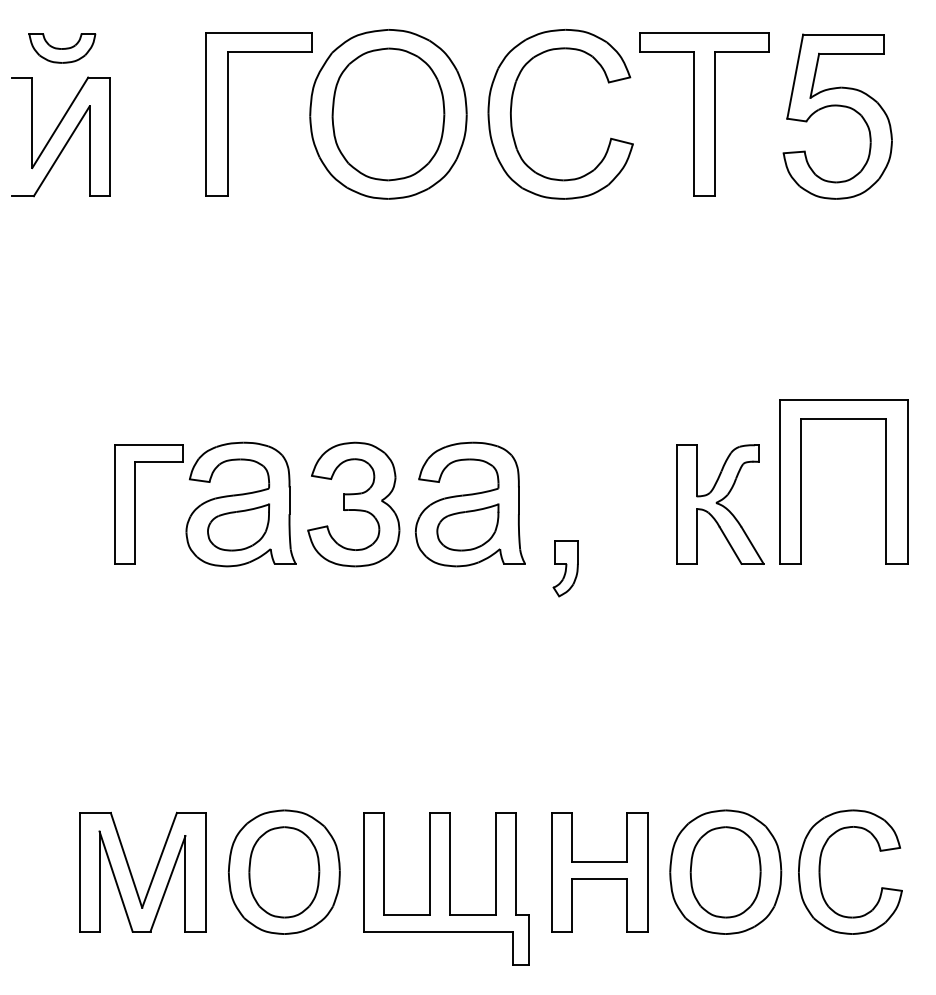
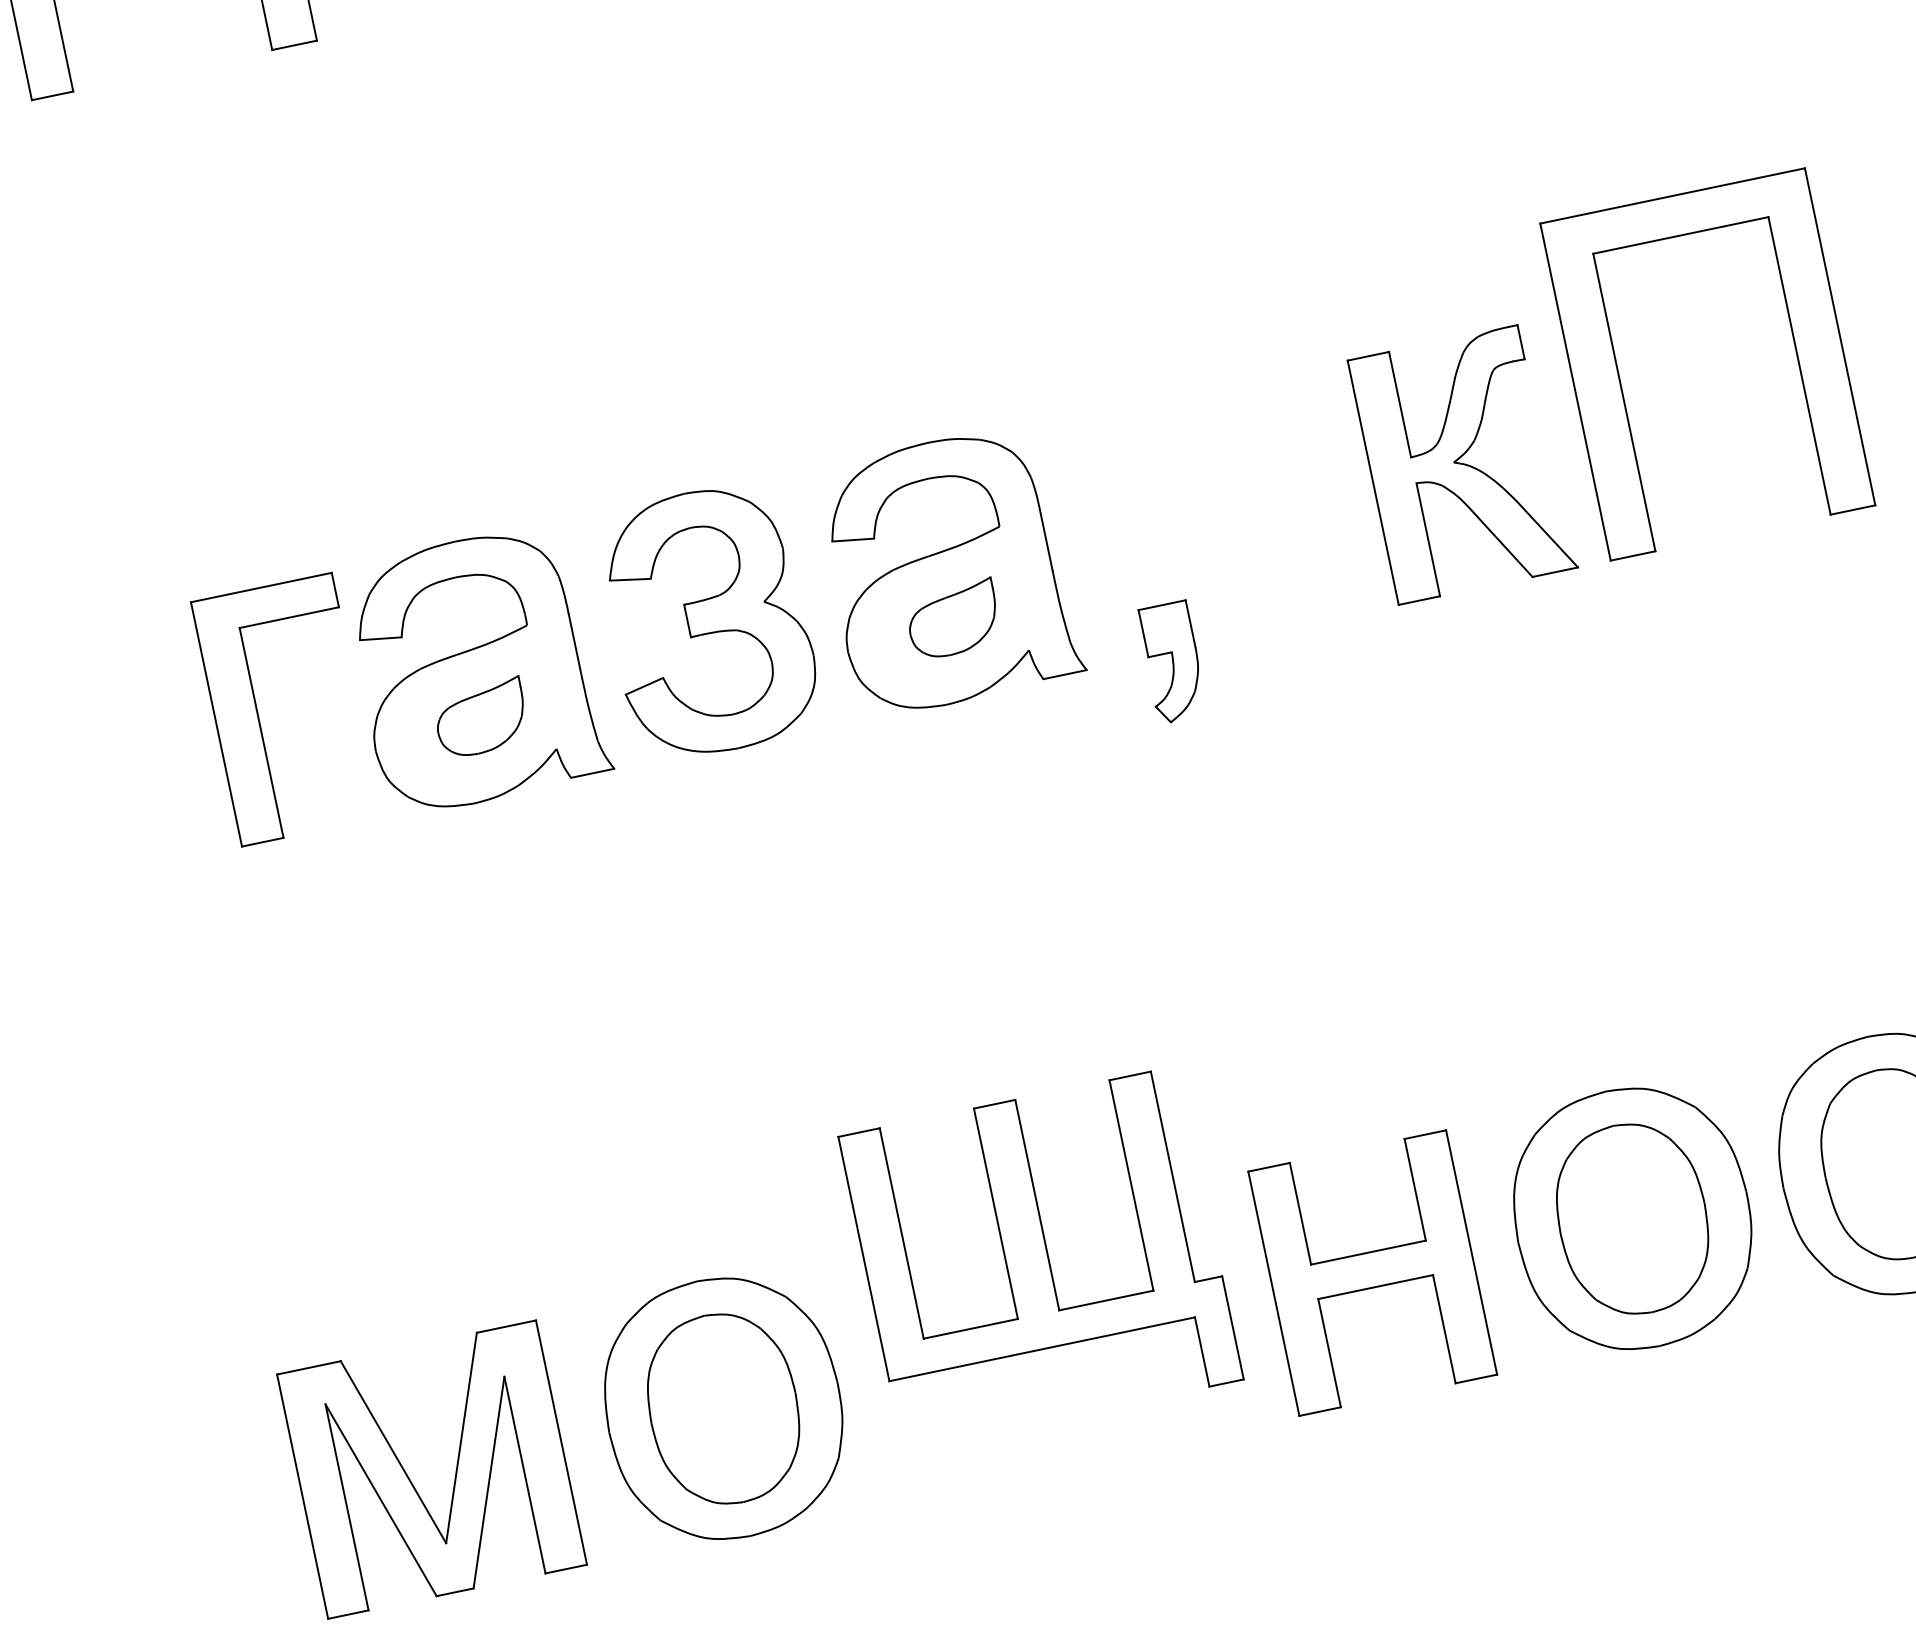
part: (238, 527) -> (480, 718), size x0.7
part: (467, 527) -> (952, 619), size x0.7
part: (446, 888) -> (1040, 1257), moved

